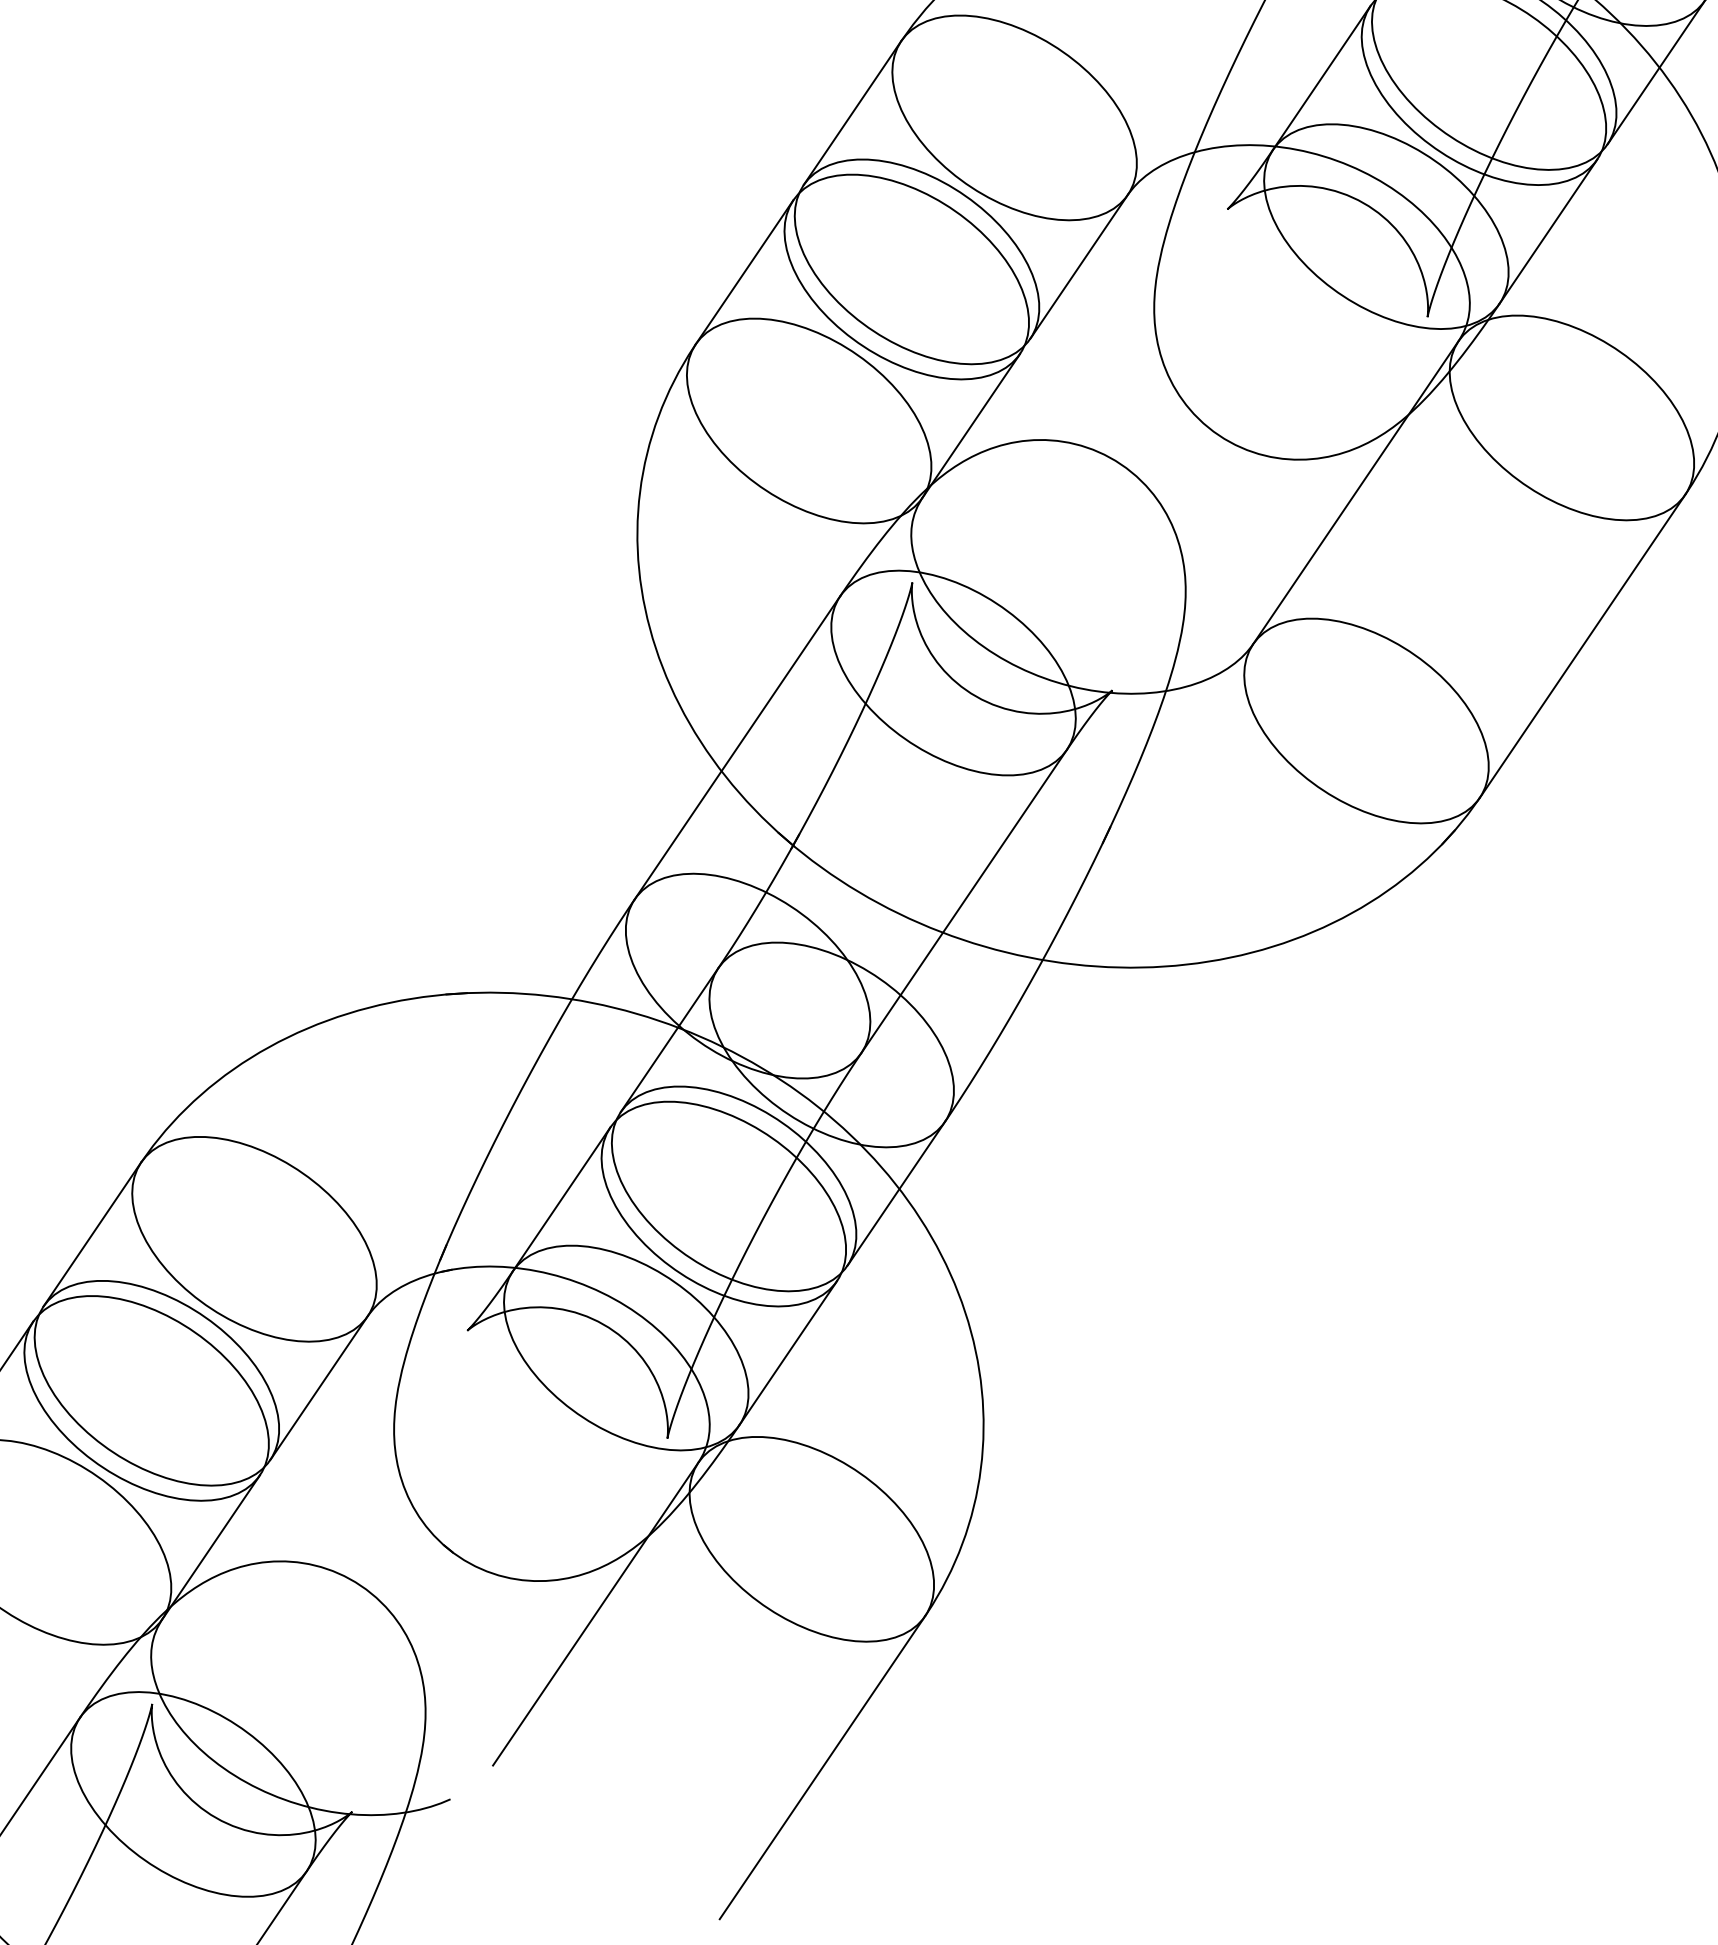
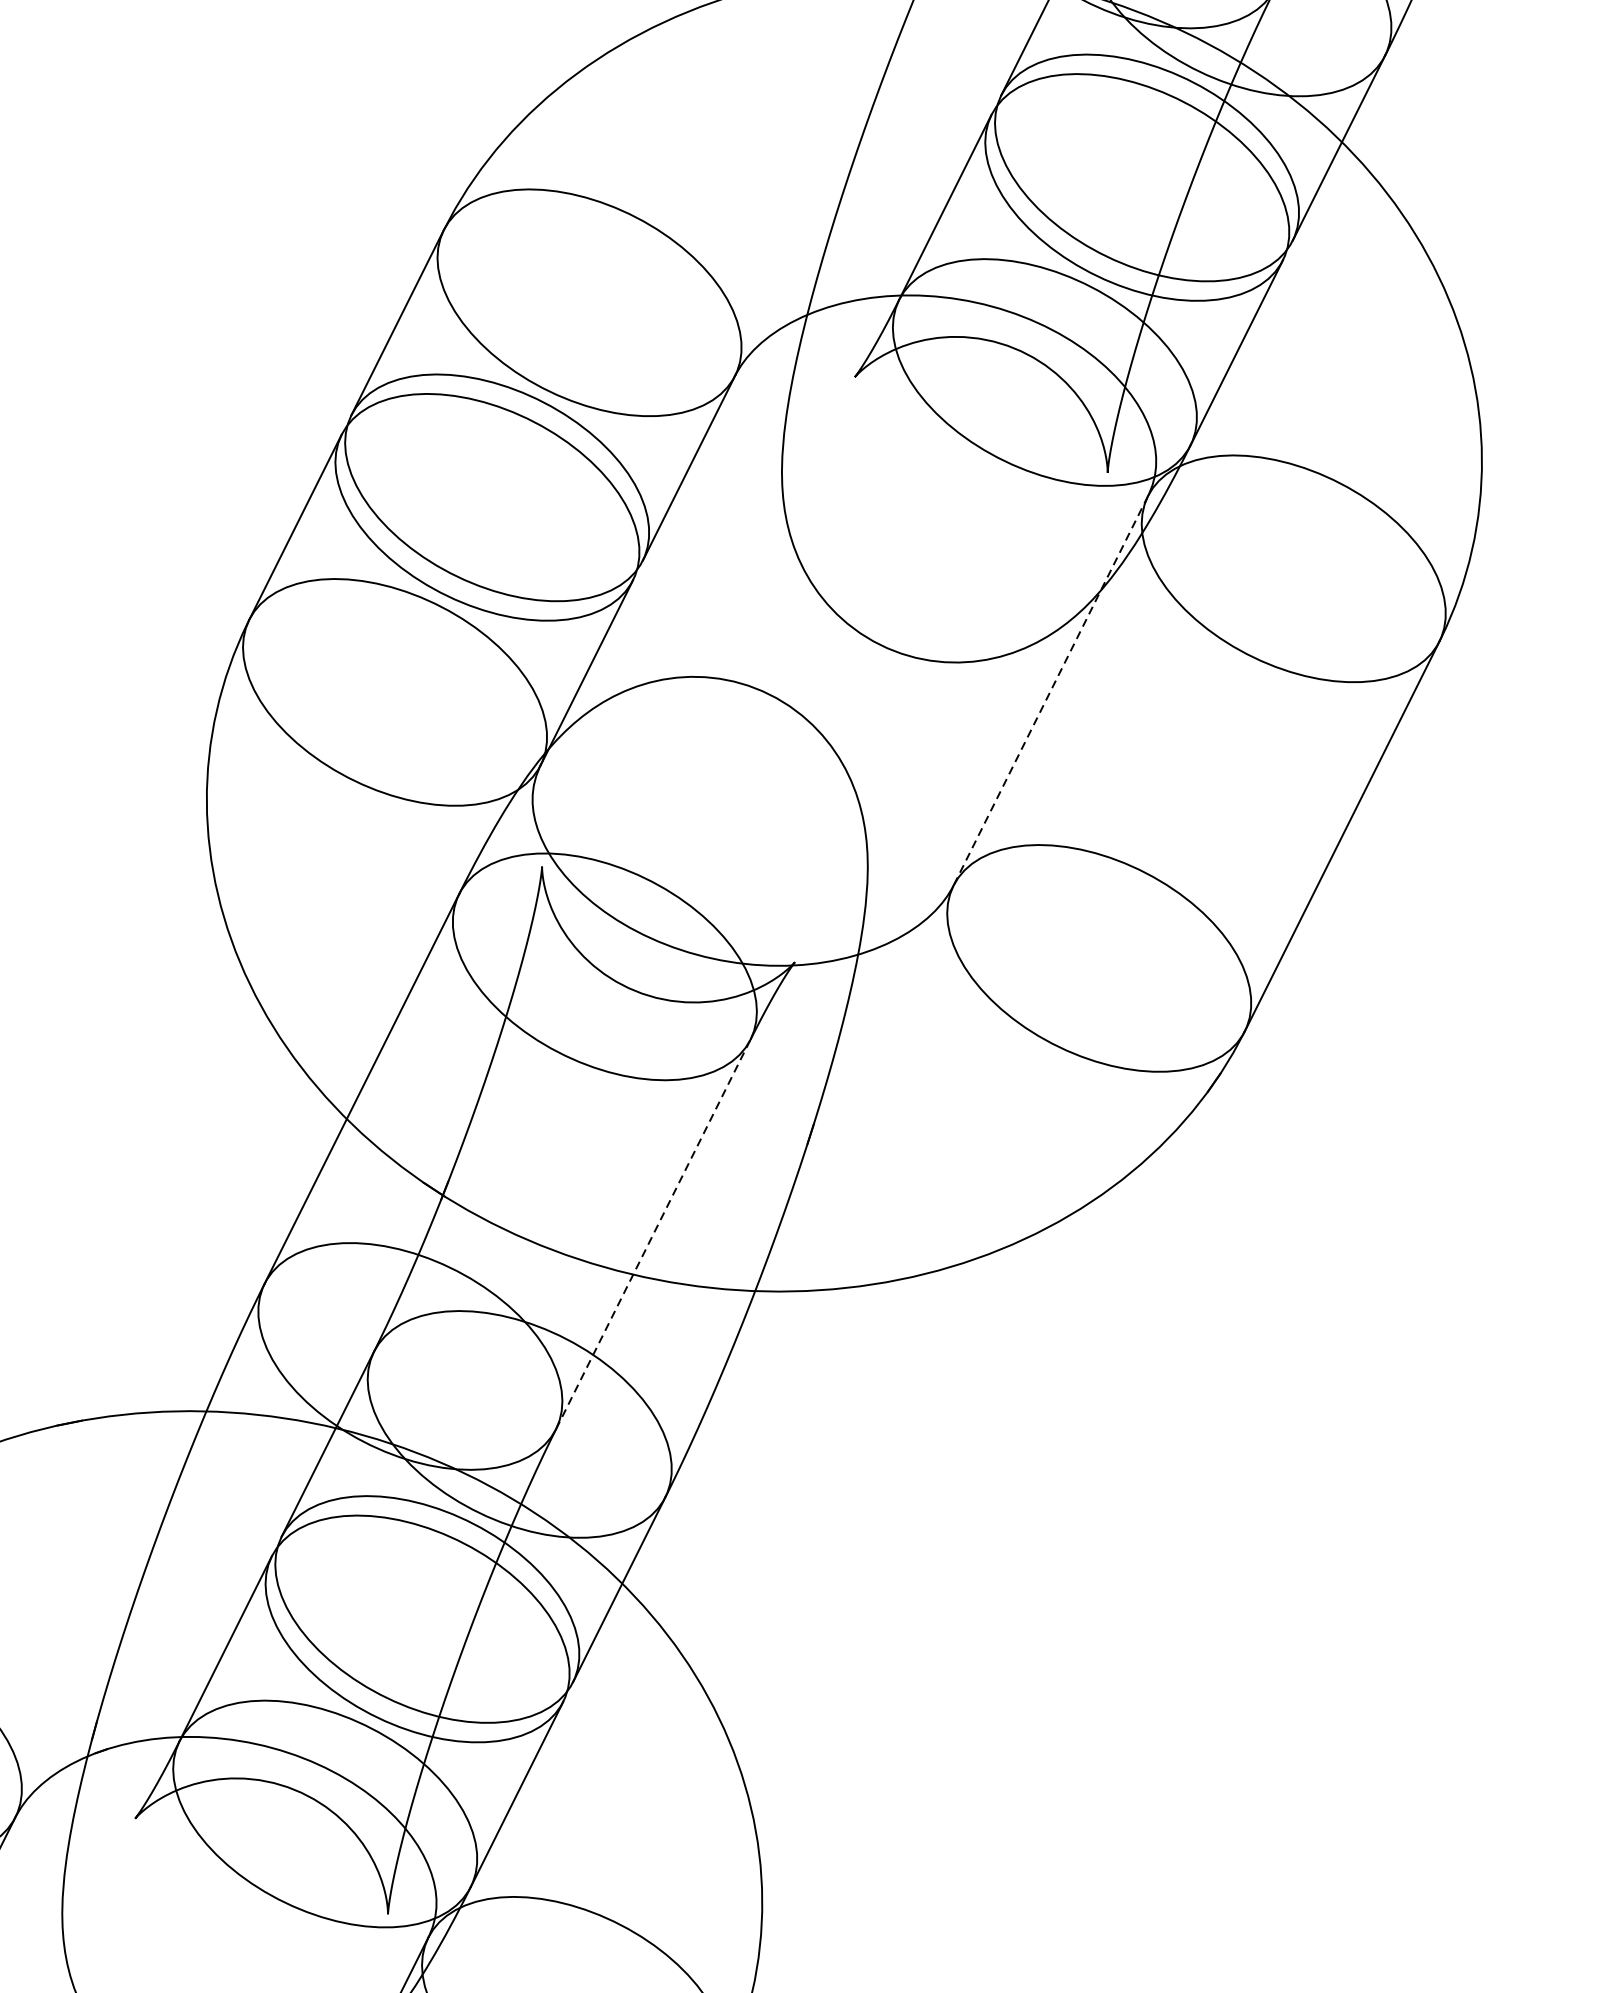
line: (1355, 493) -> (1050, 691), solid -> dashed
line: (964, 901) -> (653, 1234), solid -> dashed

